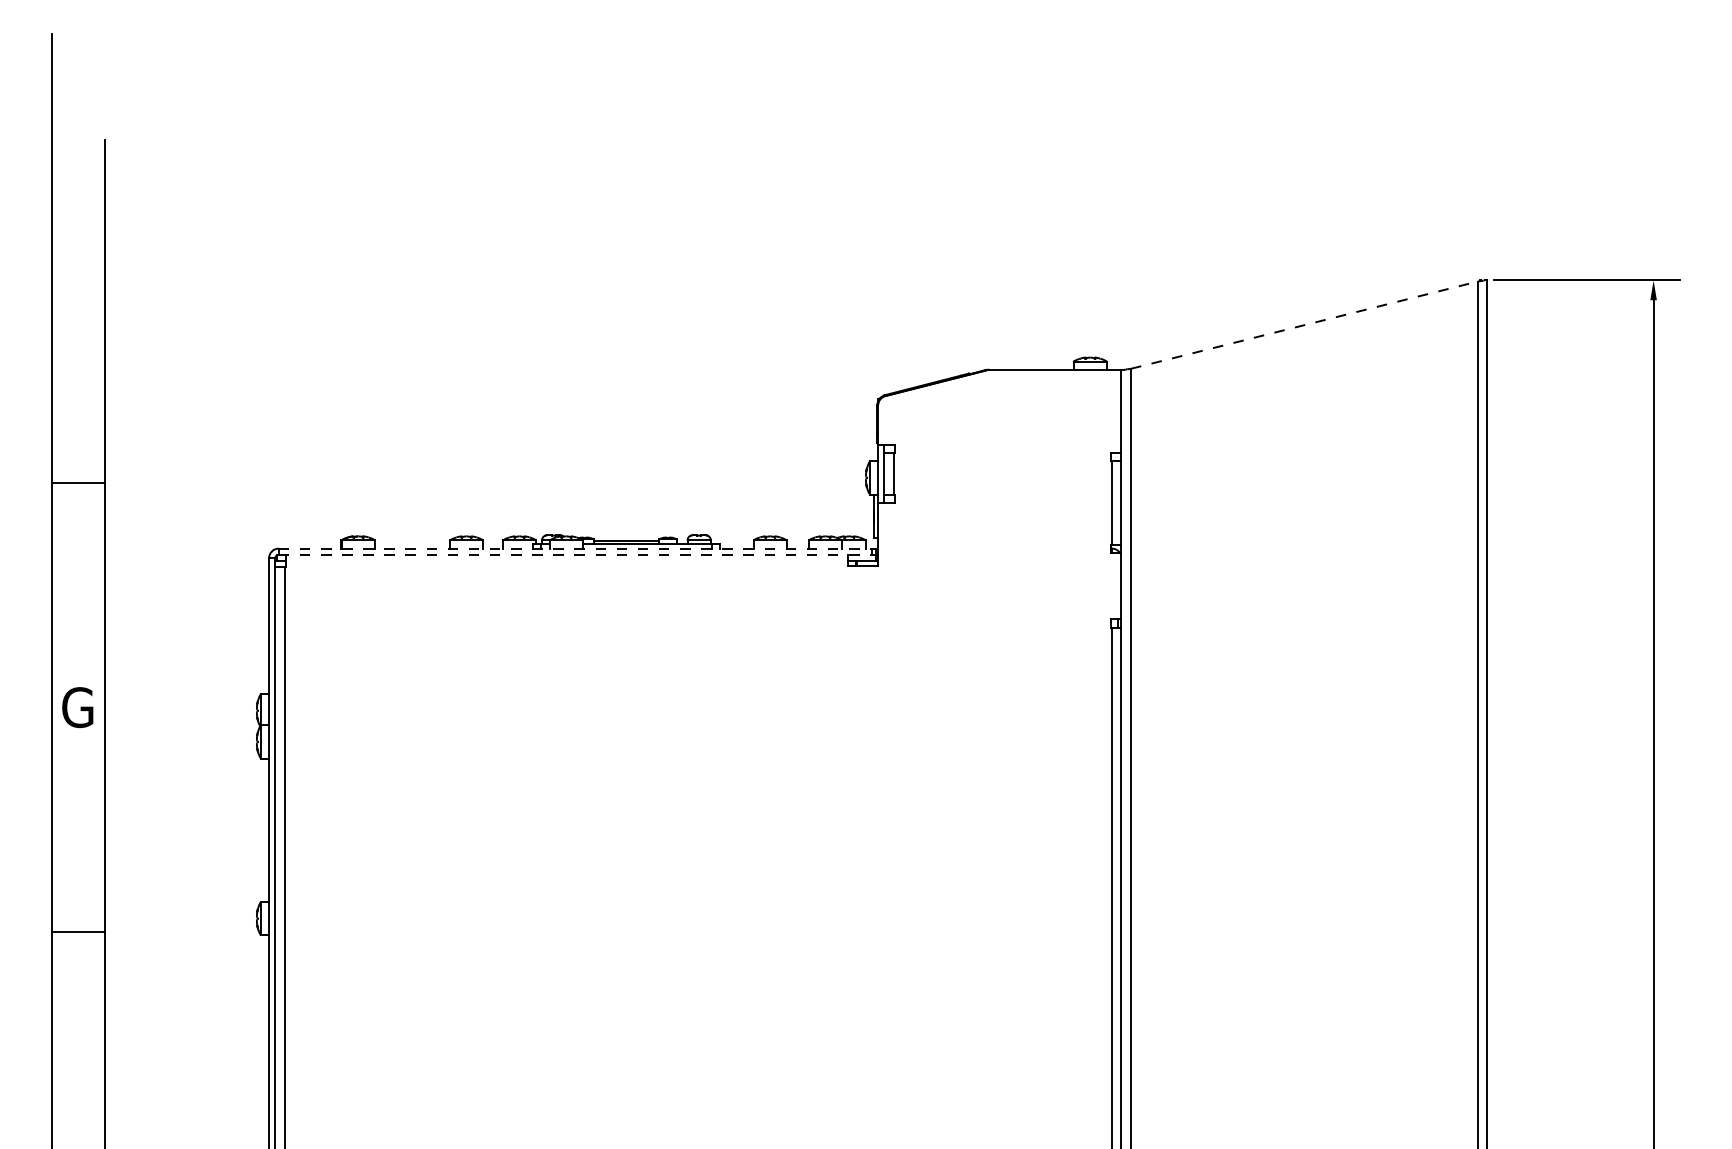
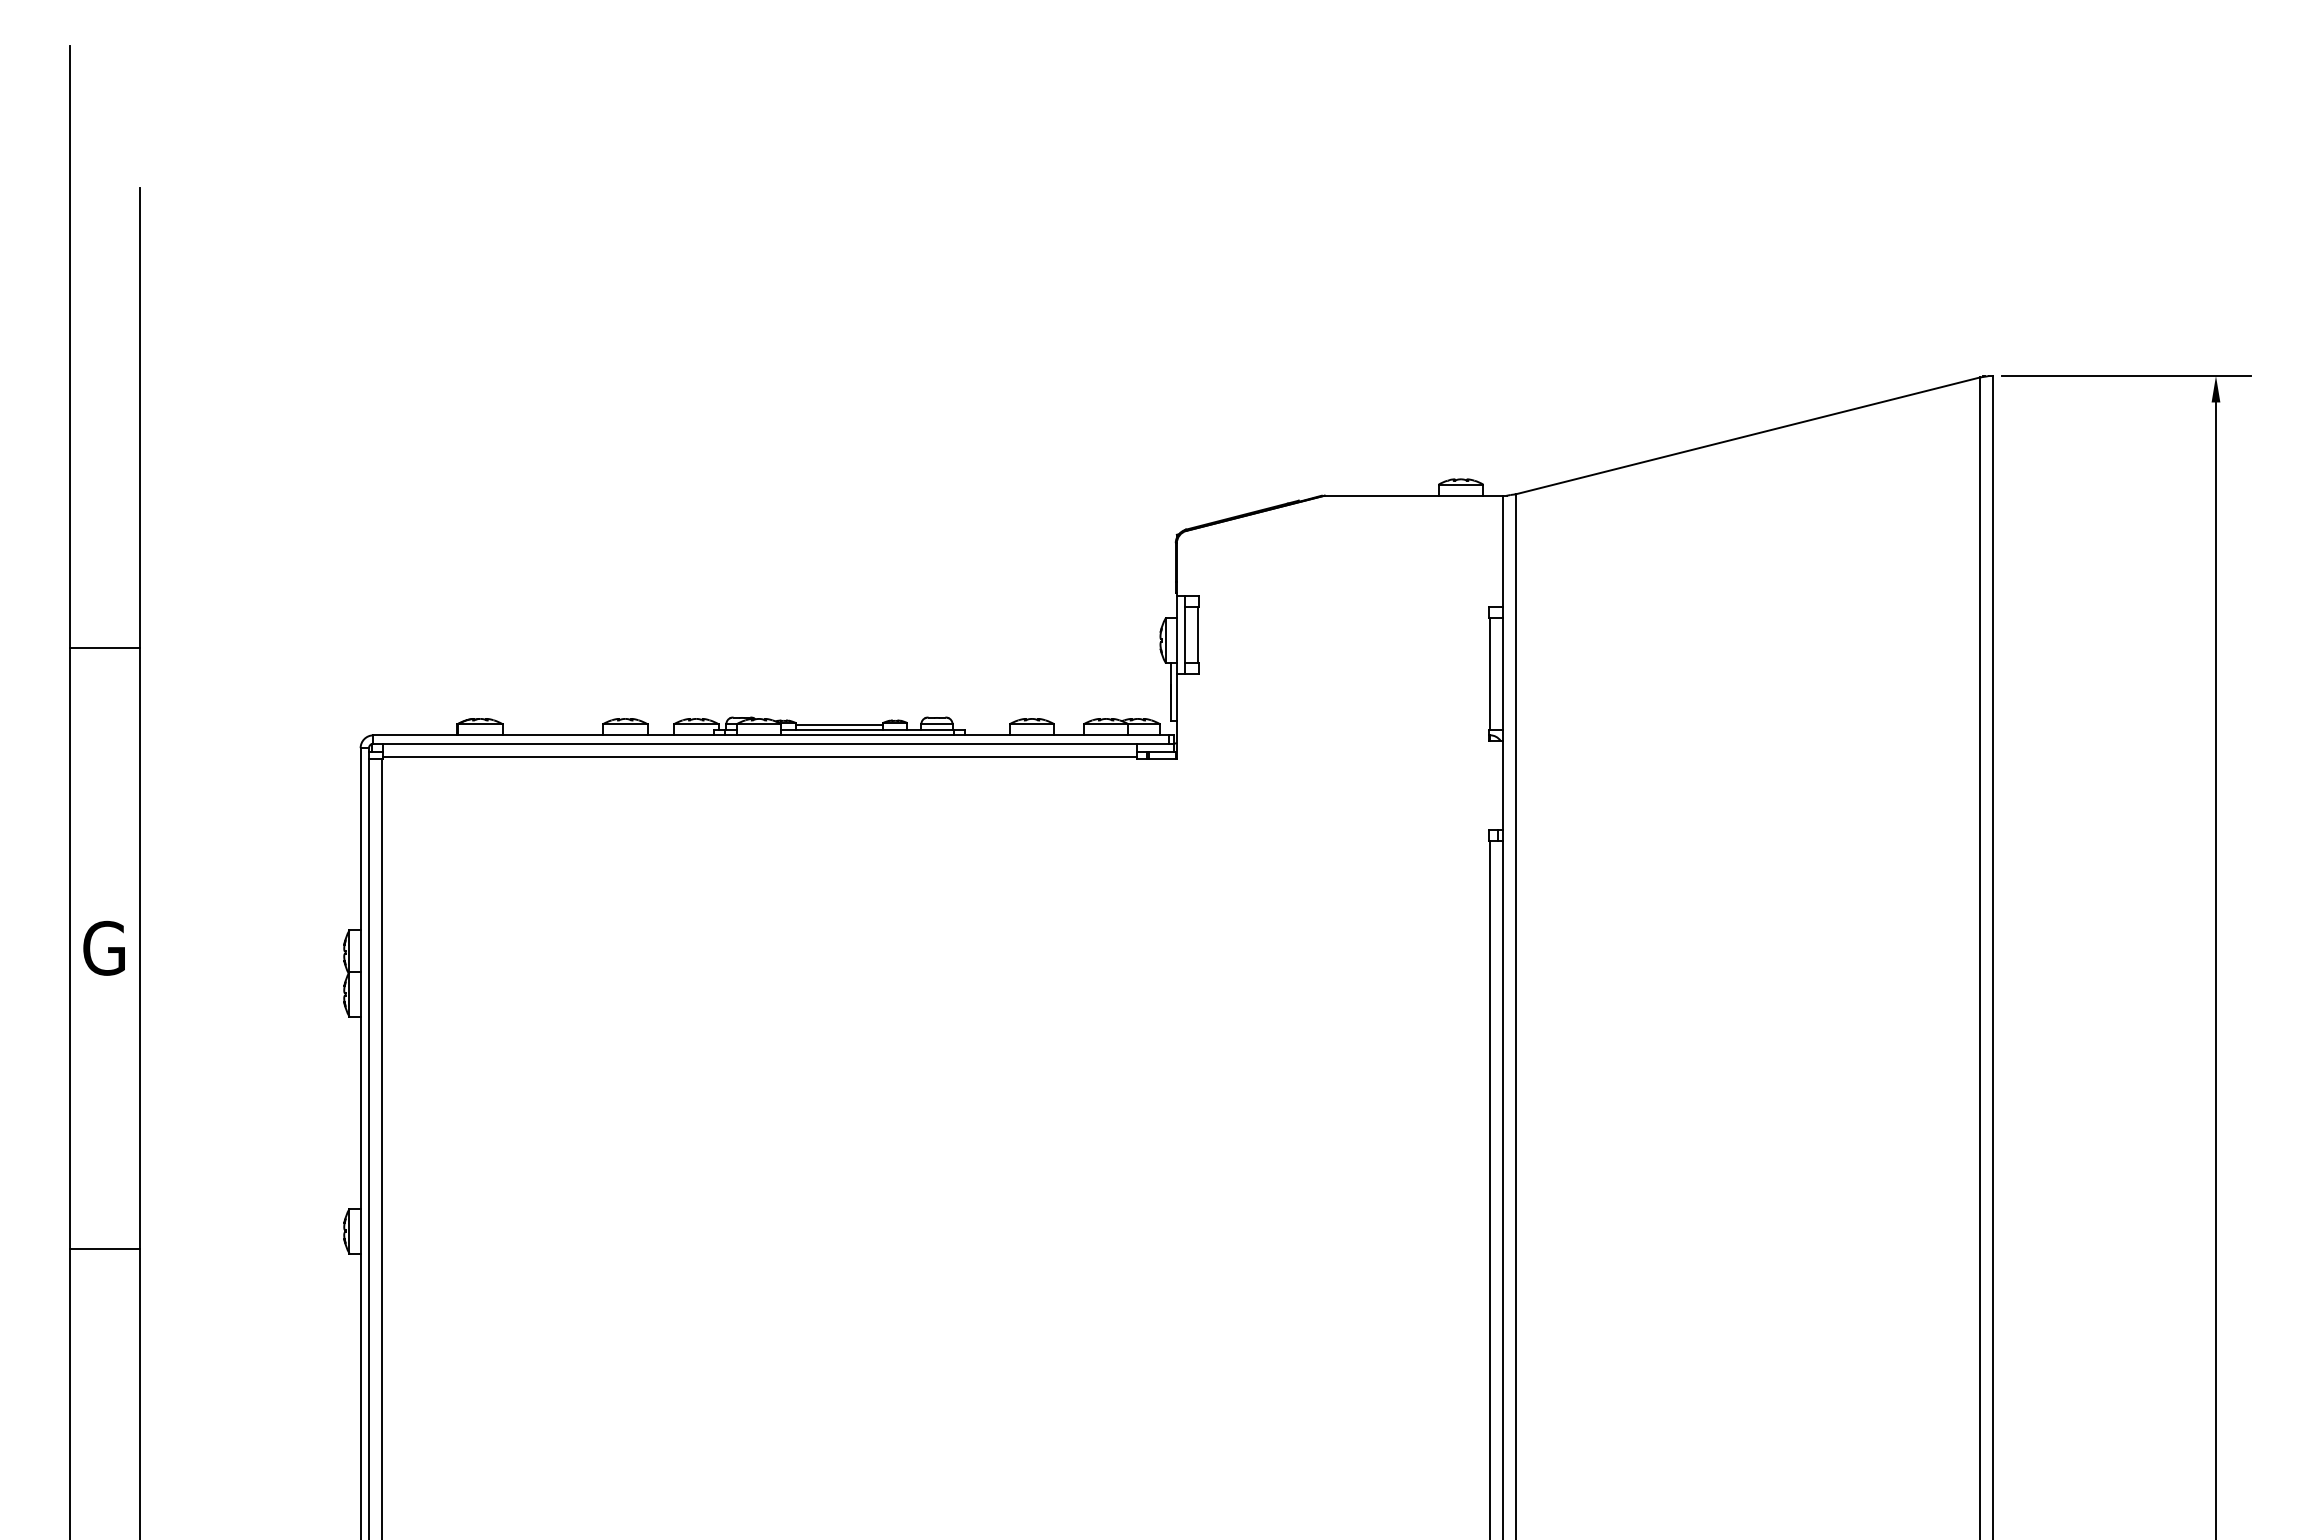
line: (1304, 324) -> (1748, 435), dashed -> solid
line: (577, 548) -> (774, 735), dashed -> solid
line: (577, 554) -> (774, 743), dashed -> solid
line: (566, 564) -> (759, 756), added

